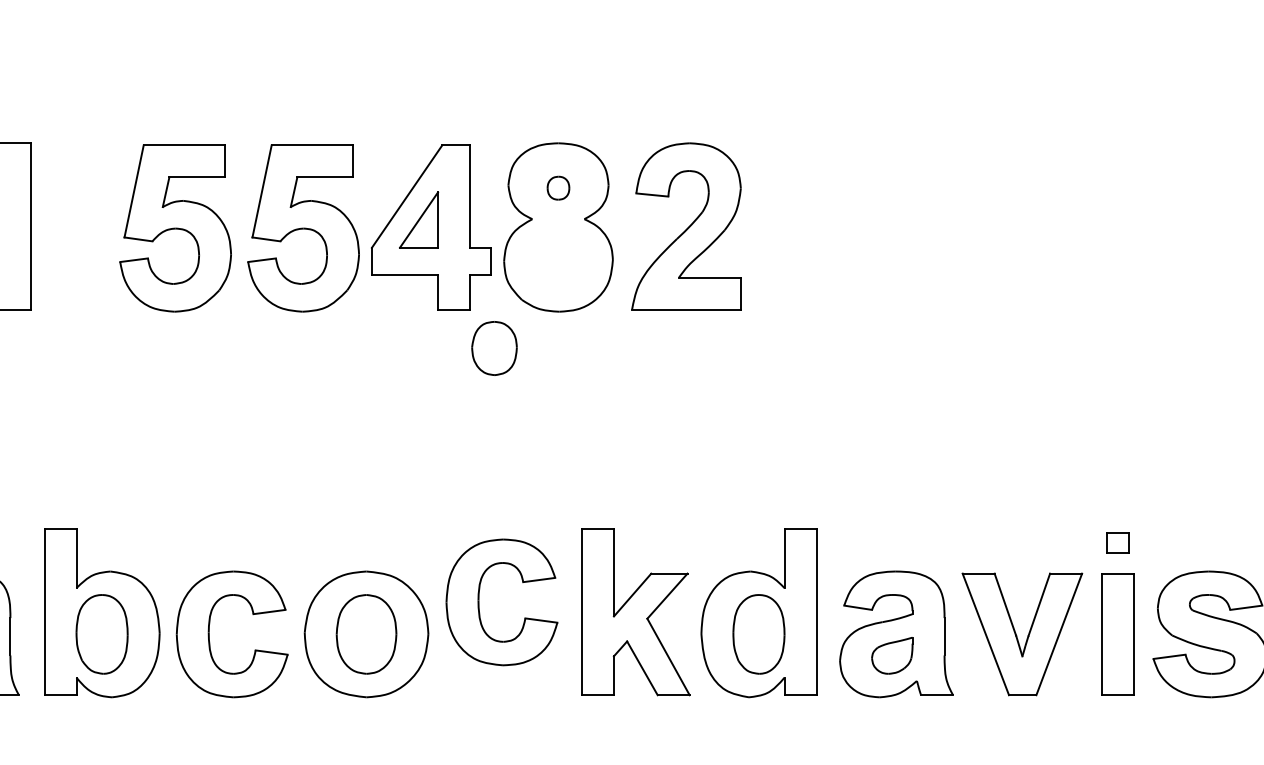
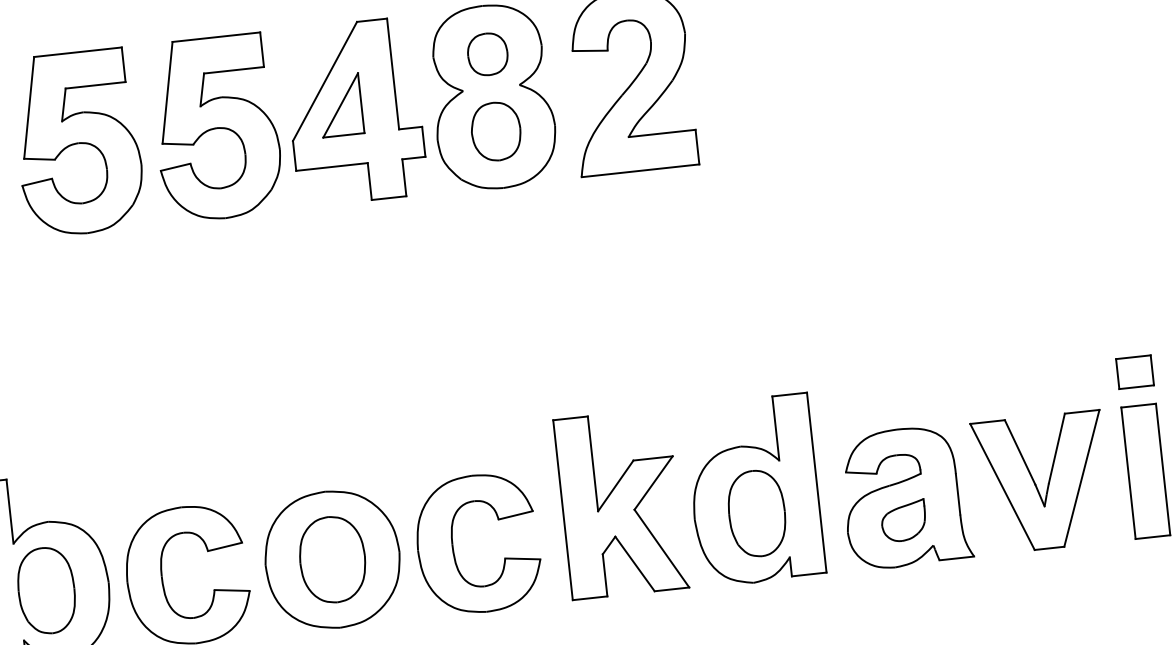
part: (558, 188) -> (487, 54), size x1.67
part: (494, 348) -> (496, 131), moved
part: (1117, 542) -> (1134, 372), size x1.43
part: (479, 602) -> (453, 546), moved

